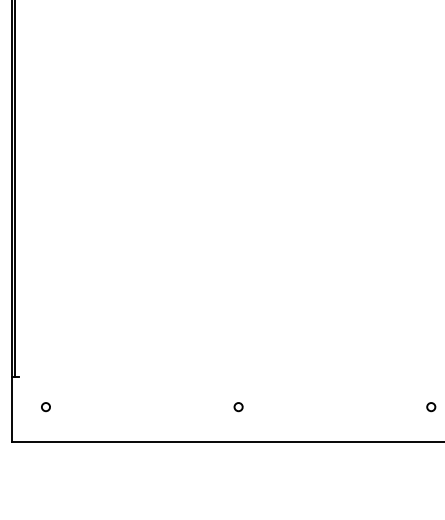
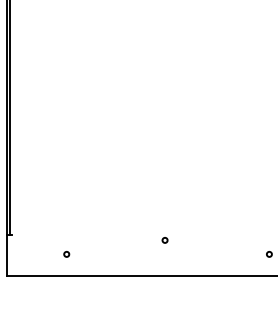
circle: (45, 407) -> (66, 254), moved
circle: (237, 407) -> (164, 240), moved

